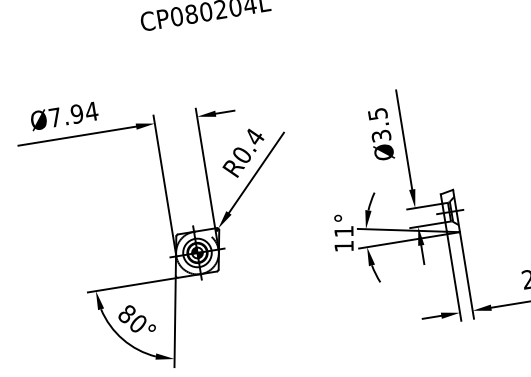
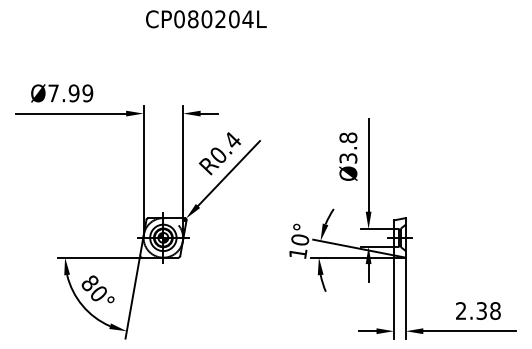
text: (91, 111) -> (87, 93), Ø7.94 -> Ø7.99
text: (377, 113) -> (348, 137), Ø3.5 -> Ø3.8
text: (344, 230) -> (300, 239), 11° -> 10°

